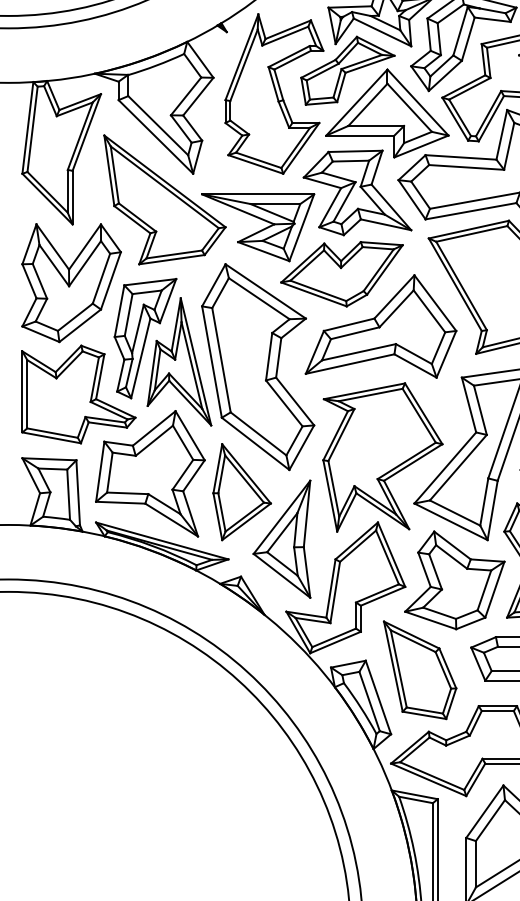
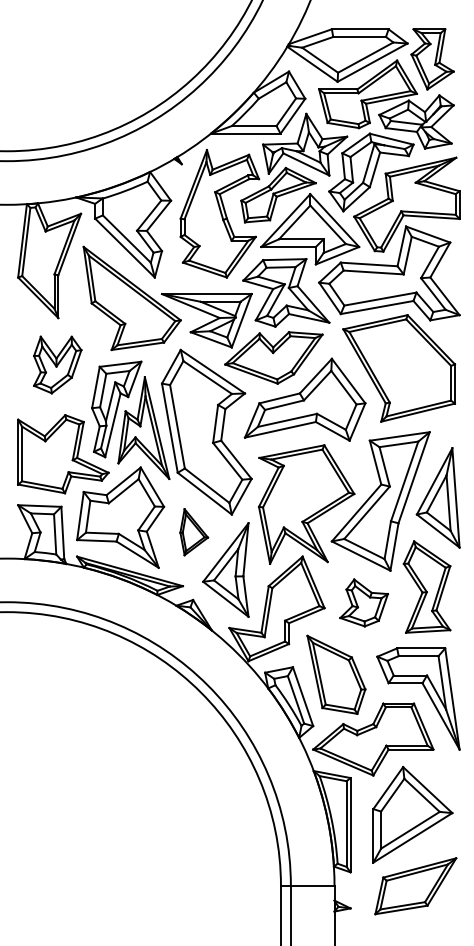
part: (71, 282) -> (57, 364), size x0.6
part: (242, 491) -> (194, 531), size x0.6
part: (453, 579) -> (363, 602), size x0.6

